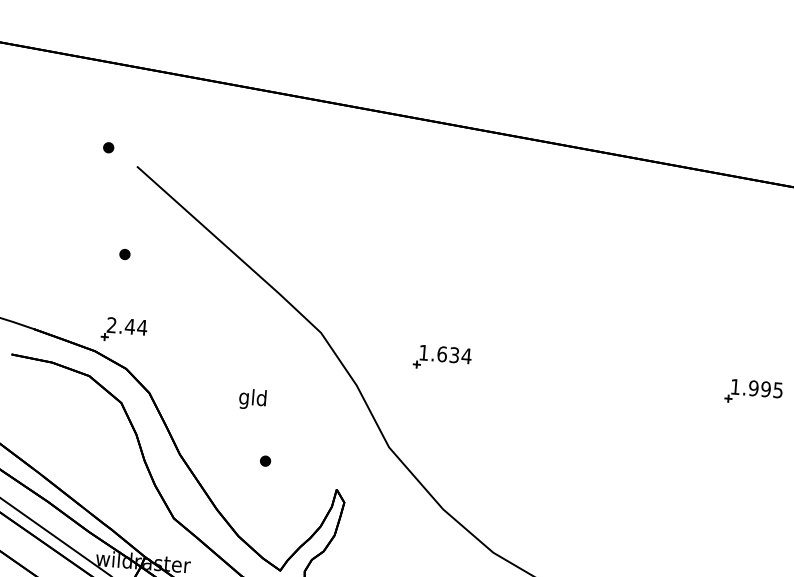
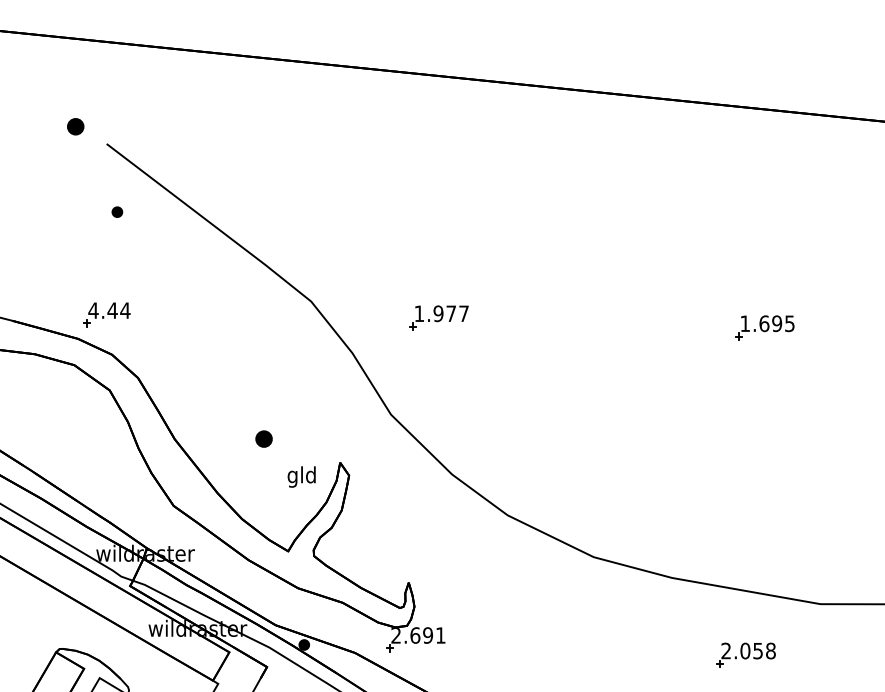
part: (108, 147) -> (75, 126), size x1.6
part: (125, 253) -> (117, 211), moved
text: (111, 325) -> (93, 310), 2.44 -> 4.44
text: (454, 354) -> (451, 313), 1.634 -> 1.977
text: (753, 388) -> (764, 323), 1.995 -> 1.695
text: (252, 398) -> (301, 476), moved
part: (265, 460) -> (263, 438), size x1.6

